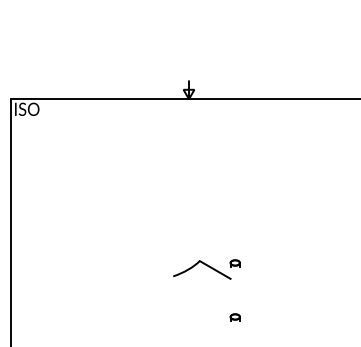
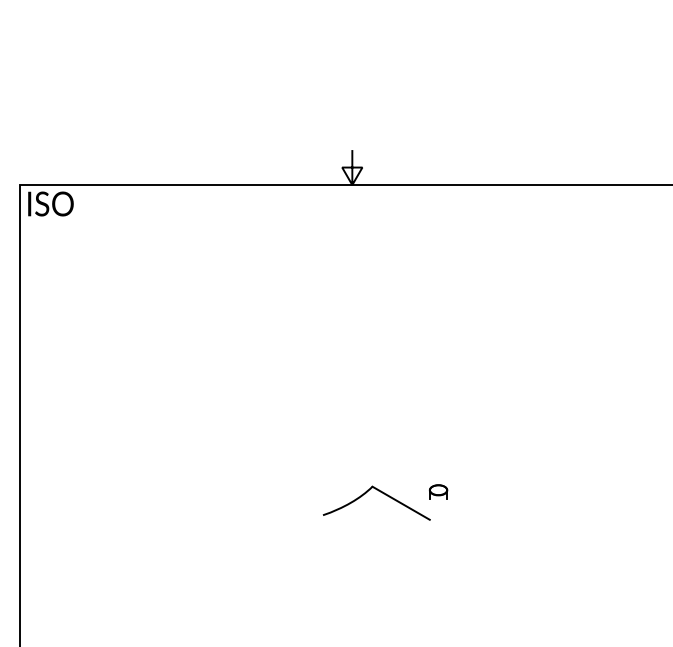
part: (234, 317) -> (437, 591), removed

